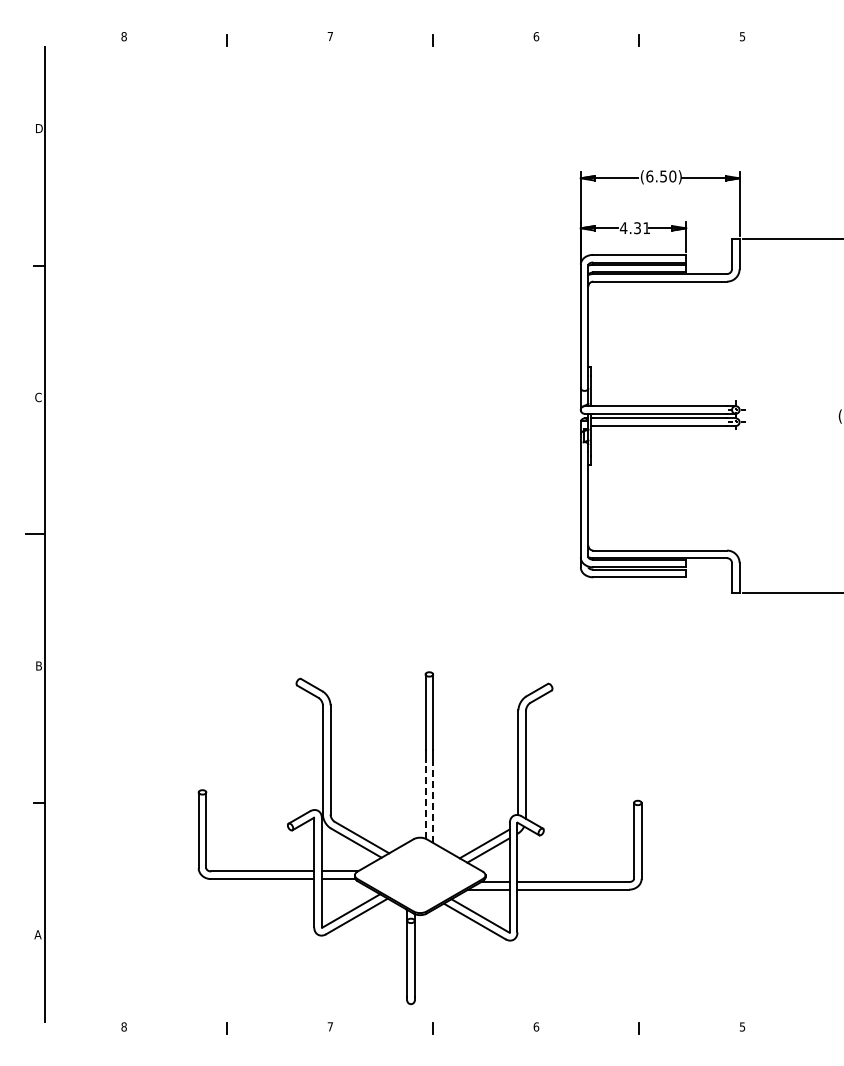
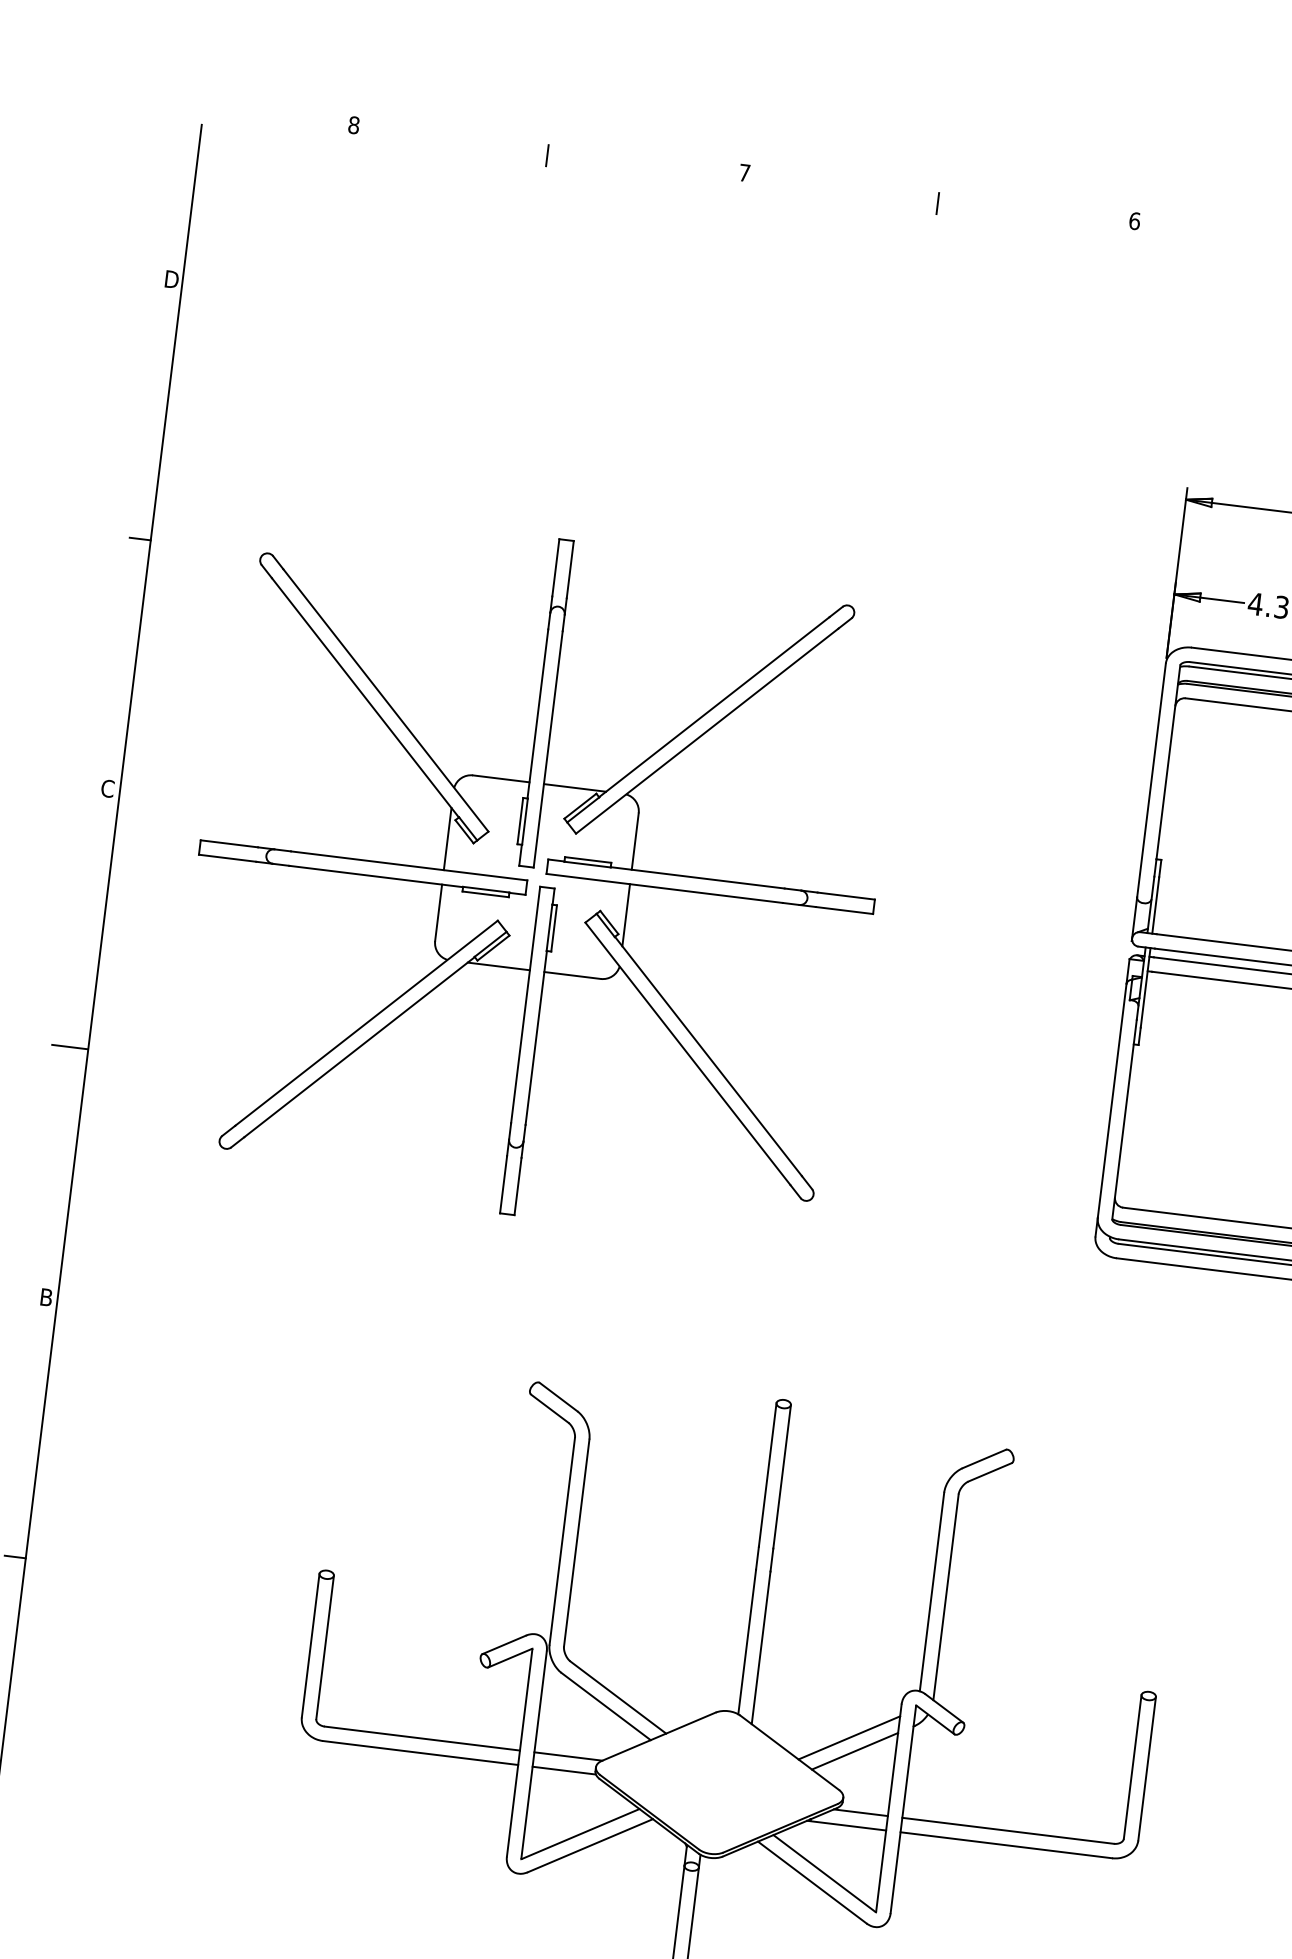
part: (267, 415) -> (537, 876), added
line: (425, 800) -> (747, 1641), dashed -> solid
line: (433, 802) -> (761, 1647), dashed -> solid

